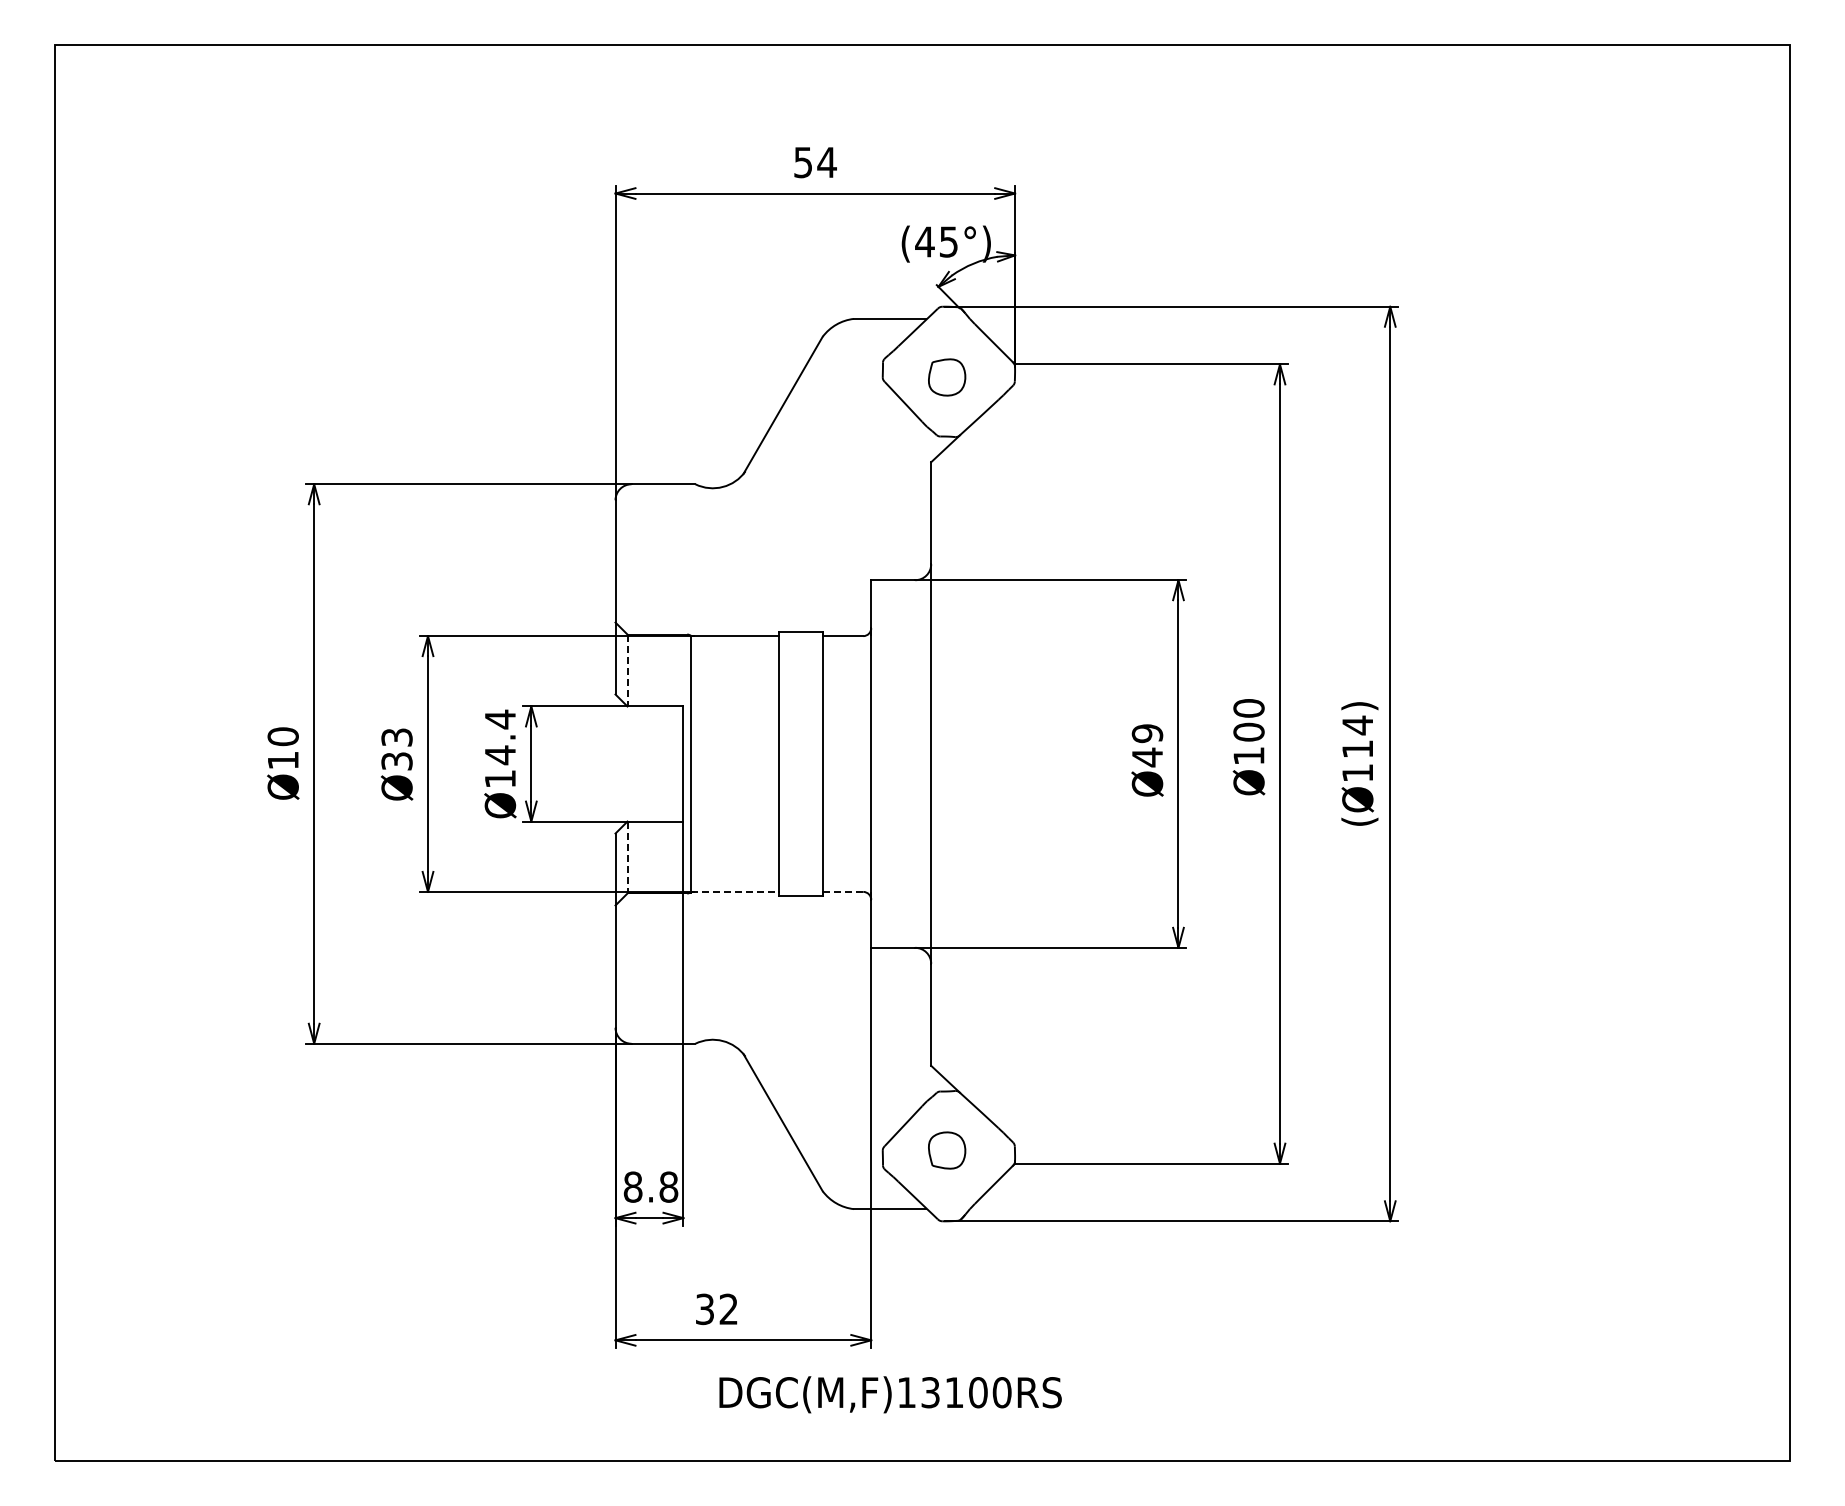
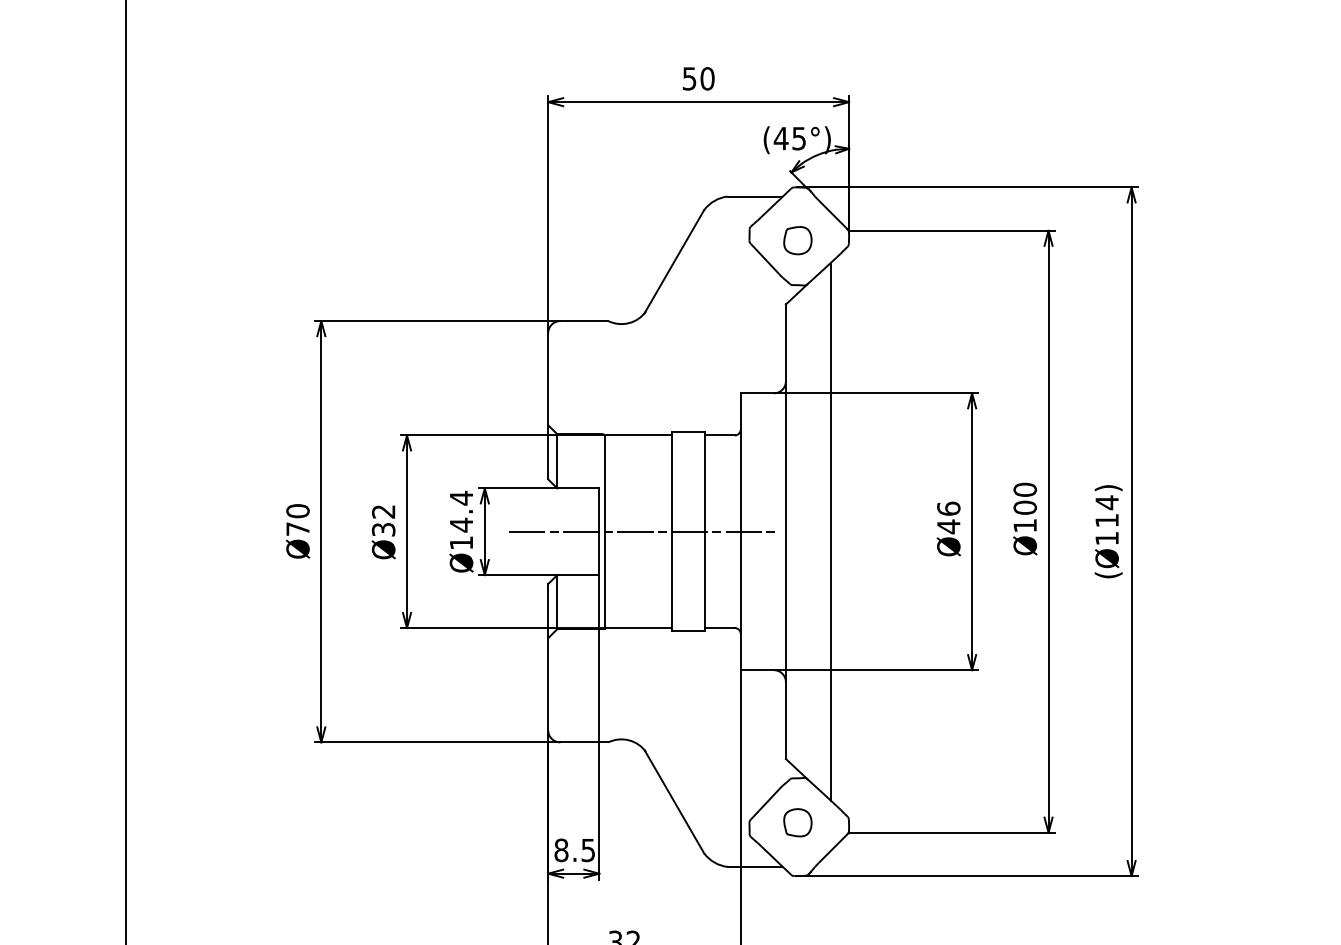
text: (826, 162) -> (707, 78), 54 -> 50
line: (627, 670) -> (557, 461), dashed -> solid
text: (1147, 733) -> (948, 508), Ø49 -> Ø46
text: (396, 737) -> (383, 511), Ø33 -> Ø32
text: (283, 760) -> (298, 529), Ø10 -> Ø70
line: (991, 763) -> (831, 531), added
line: (739, 764) -> (641, 532), added
line: (627, 857) -> (557, 602), dashed -> solid
line: (735, 891) -> (638, 627), dashed -> solid
line: (843, 891) -> (719, 627), dashed -> solid
text: (668, 1186) -> (588, 849), 8.8 -> 8.5

